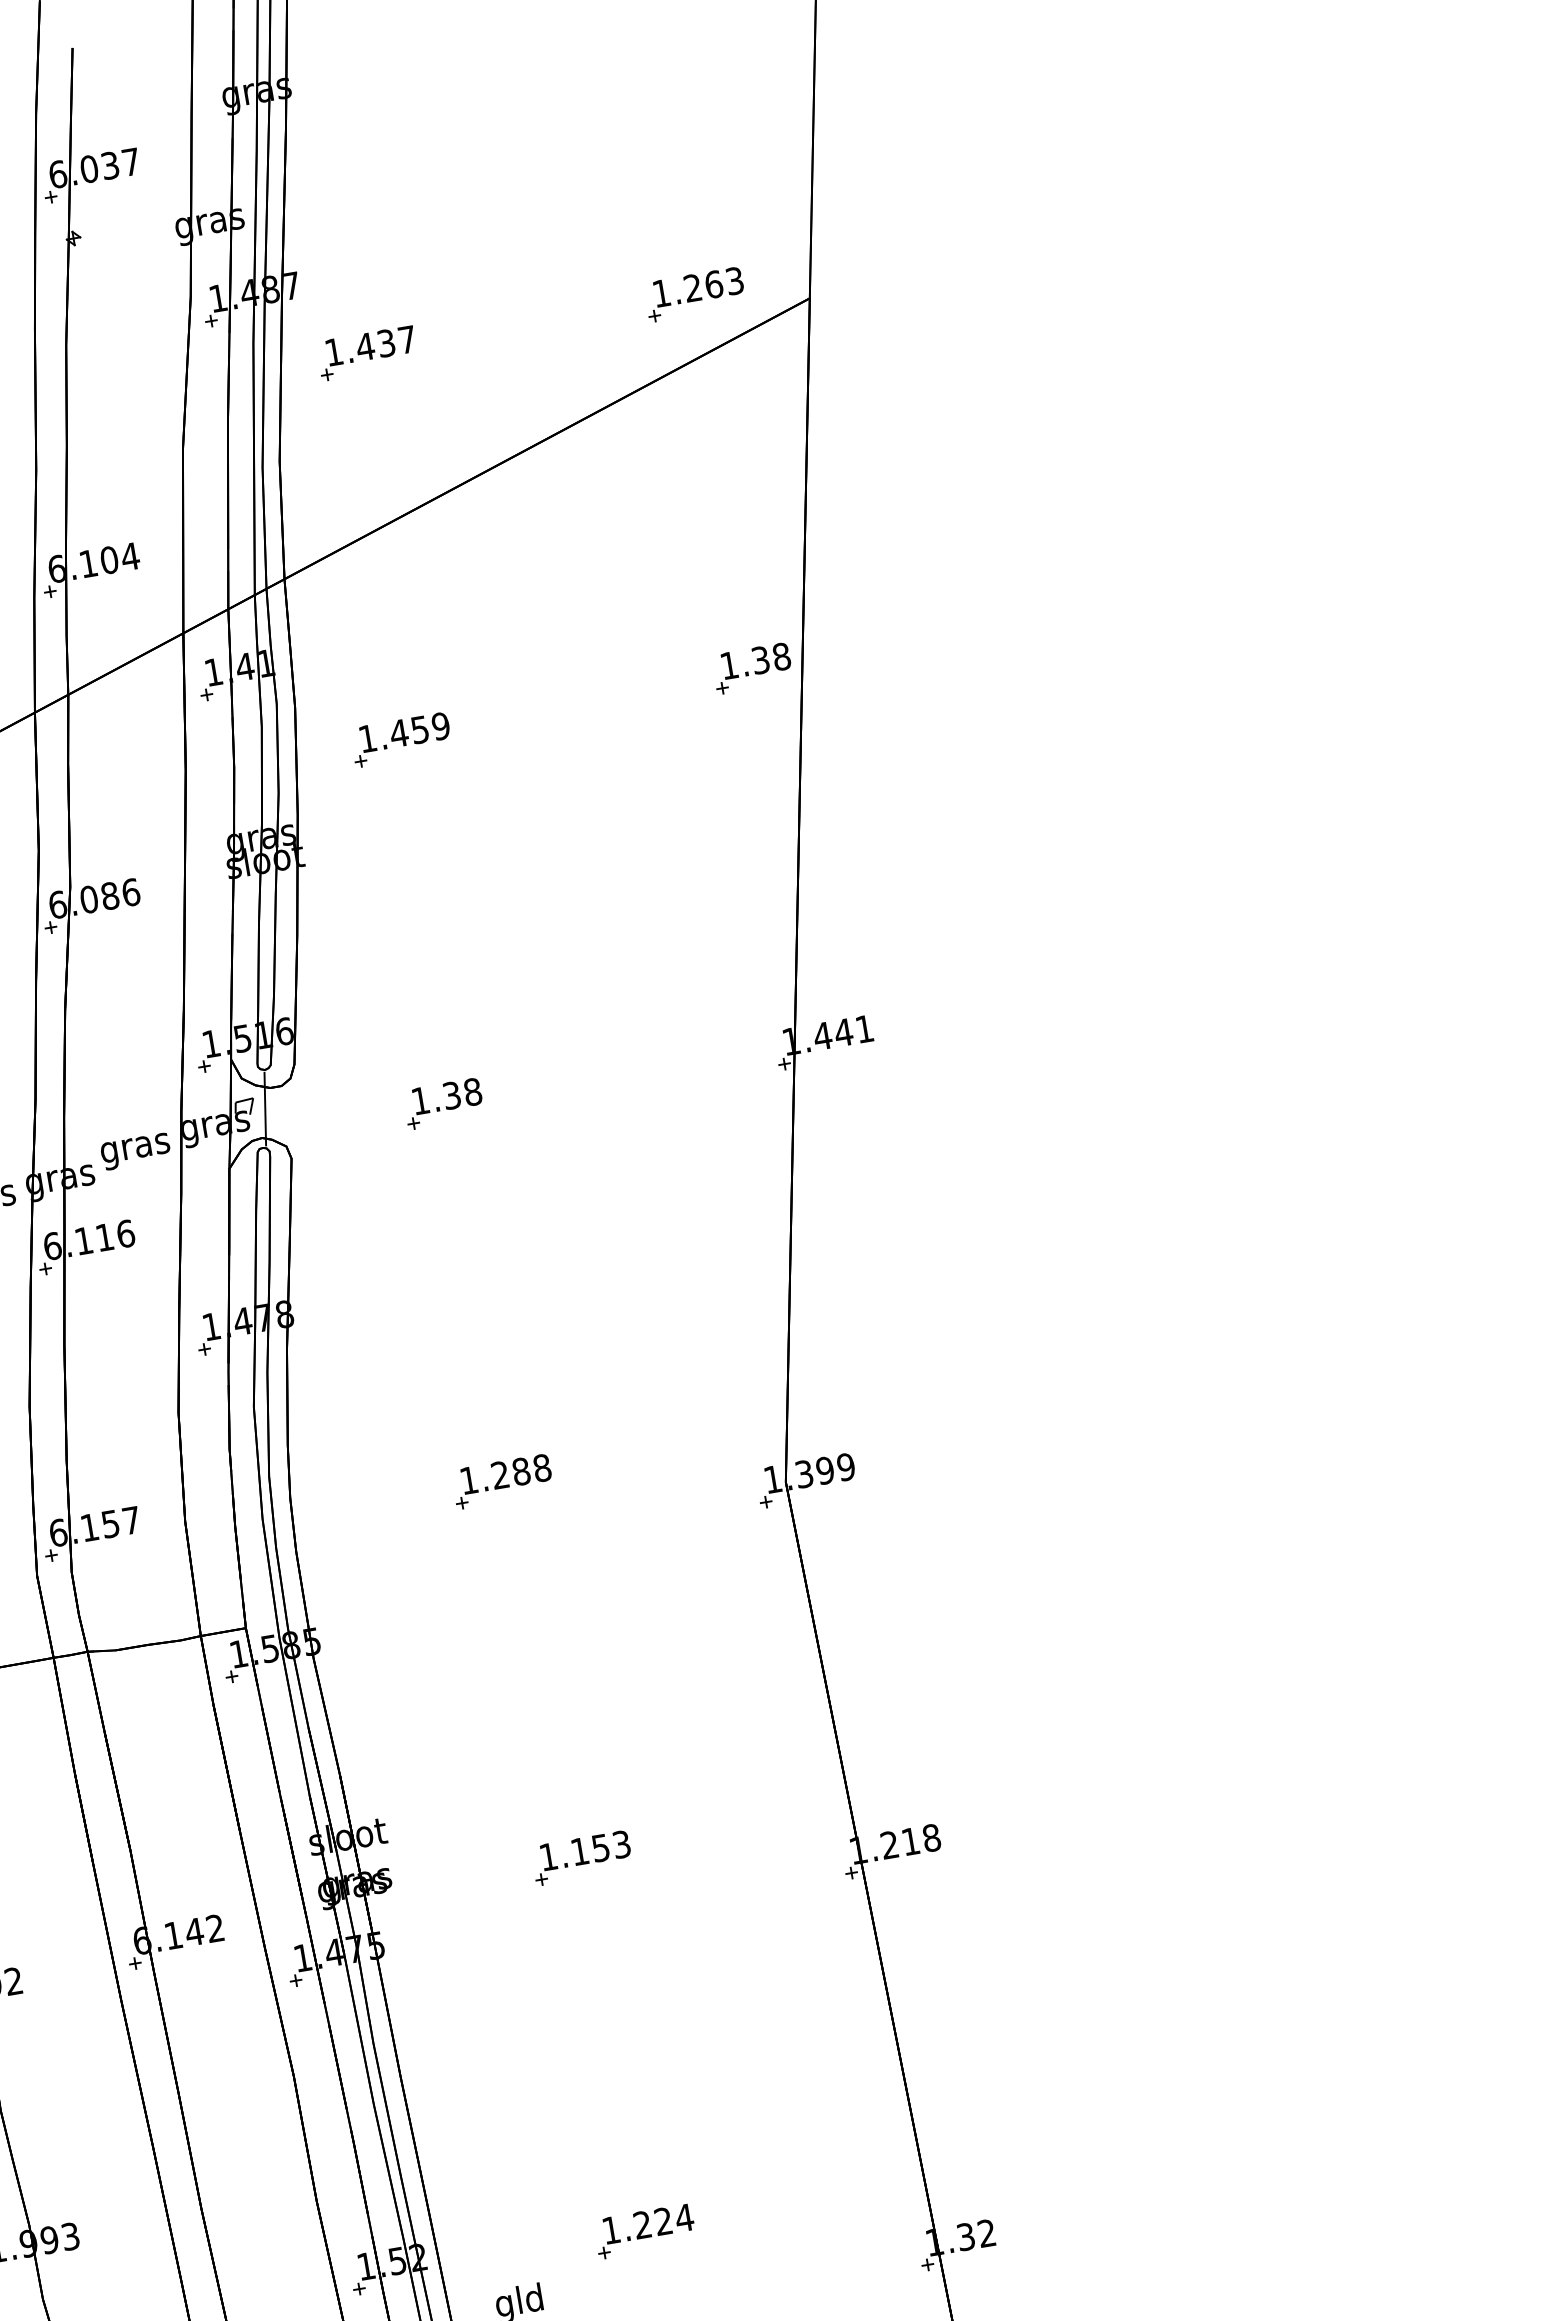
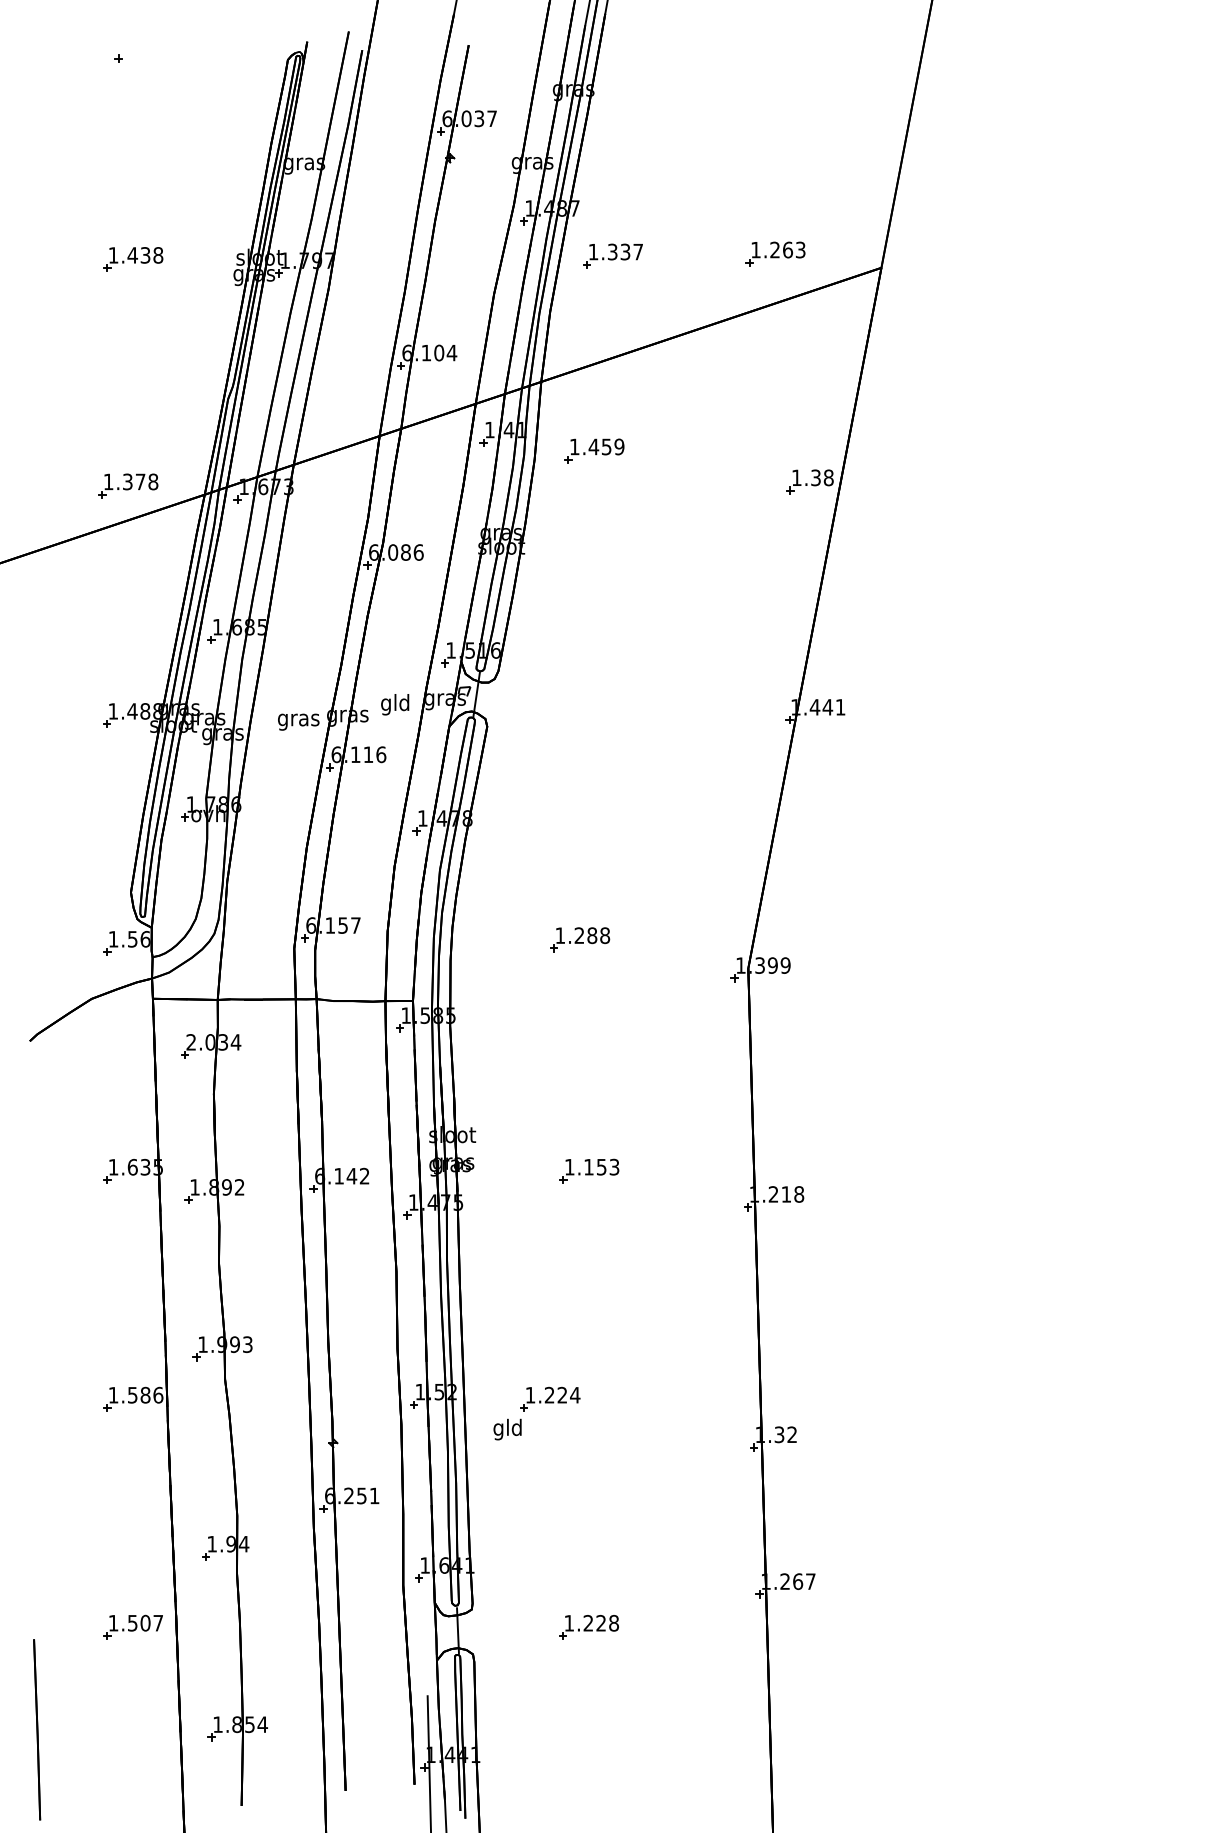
part: (694, 293) -> (775, 253), moved
text: (364, 346) -> (612, 251), 1.437 -> 1.337
part: (401, 738) -> (594, 450), moved
part: (442, 1104) -> (582, 709), removed
text: (135, 1147) -> (395, 704), gras -> gld
part: (644, 2230) -> (550, 1398), moved

